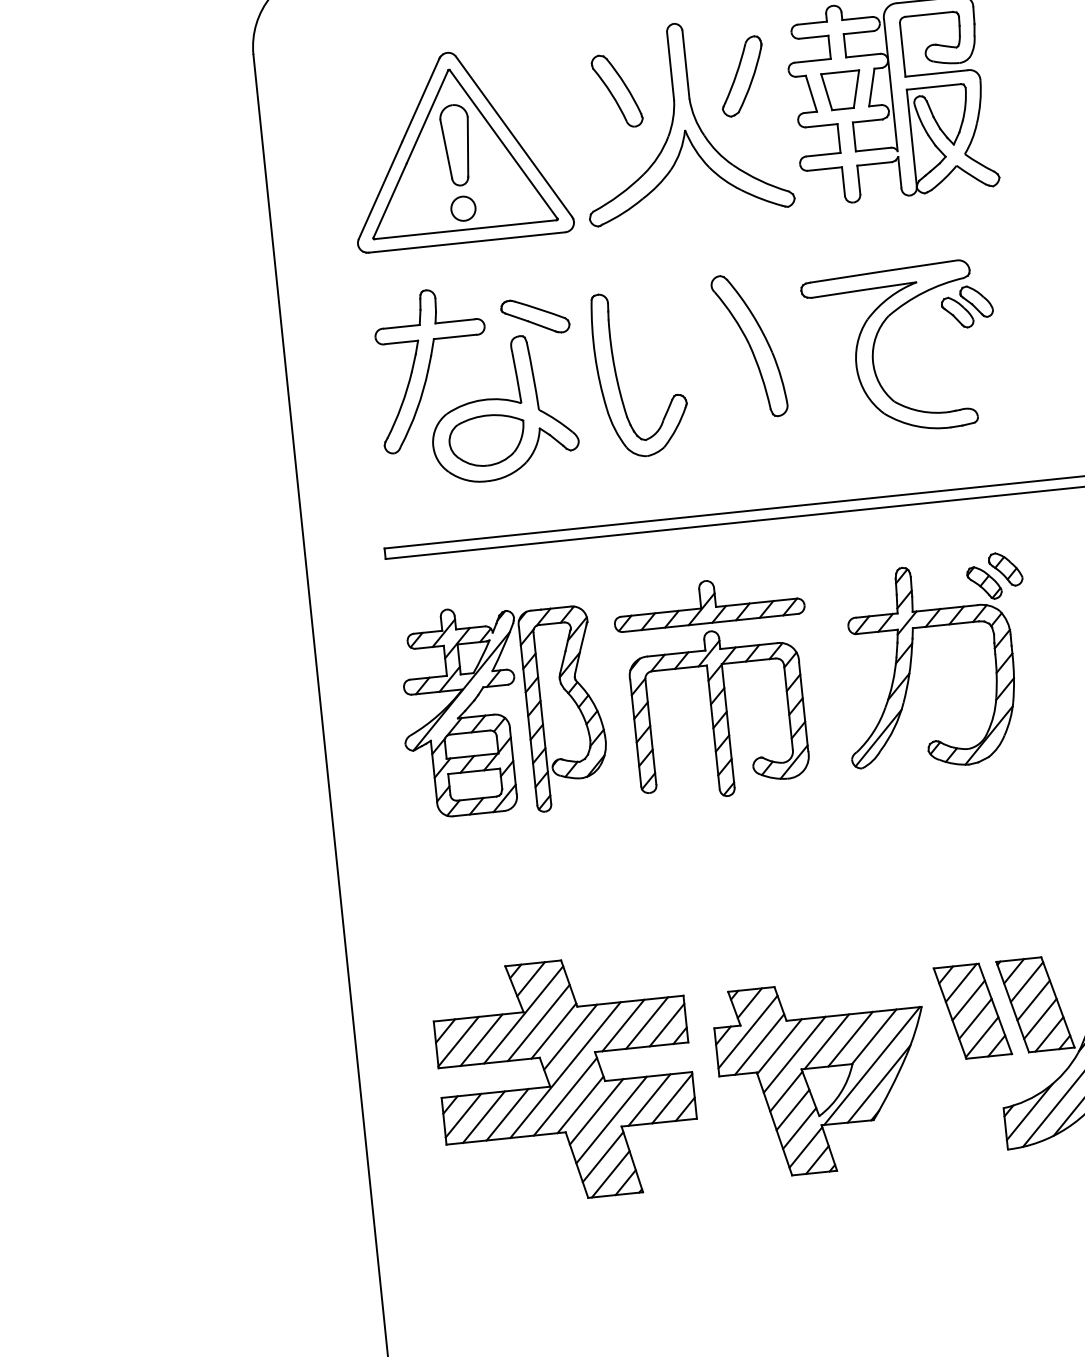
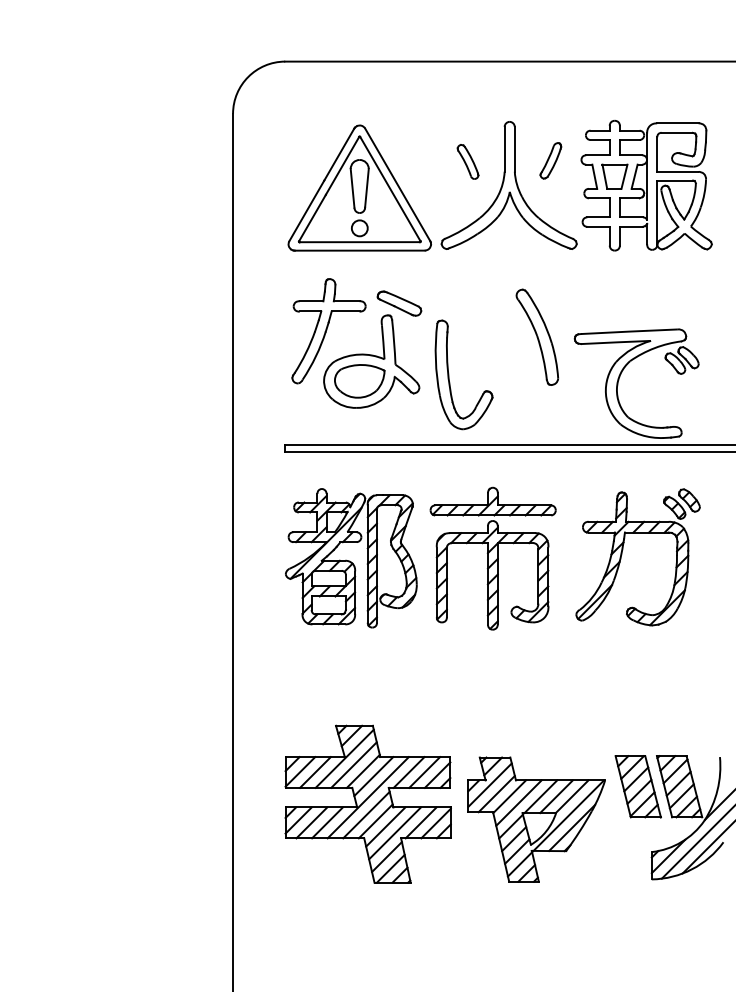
part: (741, 76) -> (550, 160), size x0.7
part: (616, 90) -> (467, 161), size x0.7
part: (876, 342) -> (620, 377), moved
part: (618, 375) -> (449, 374), moved

